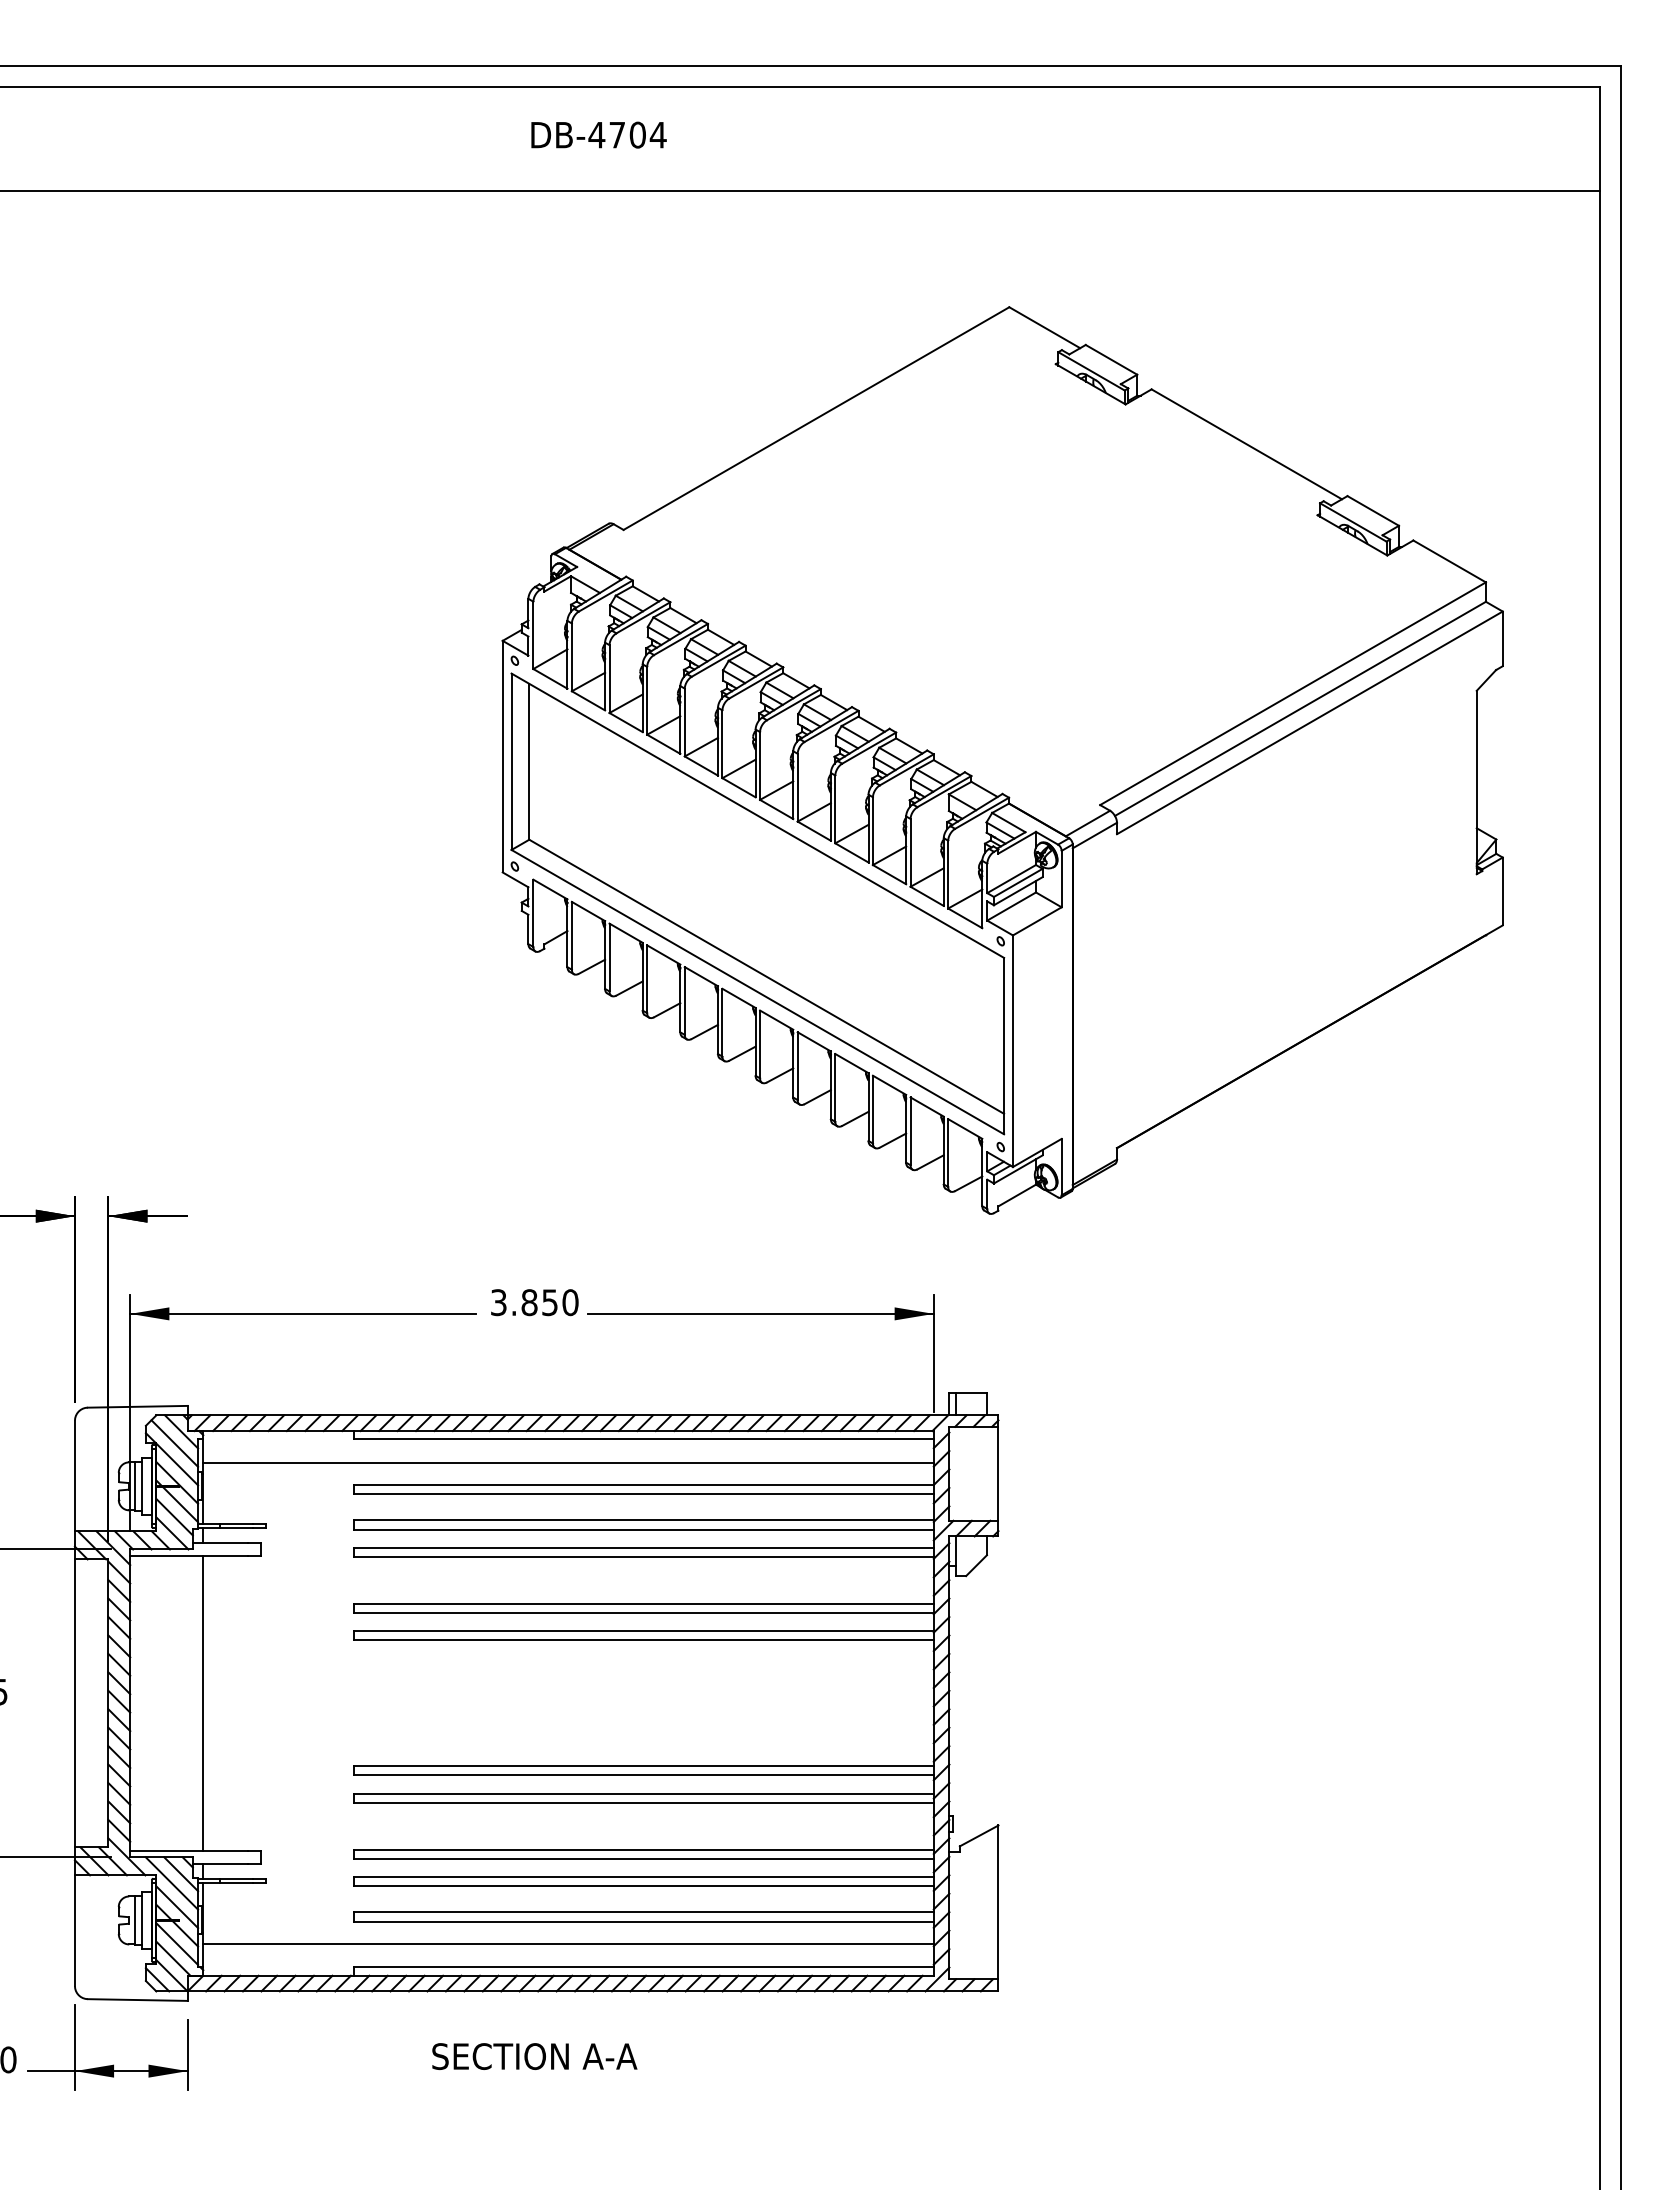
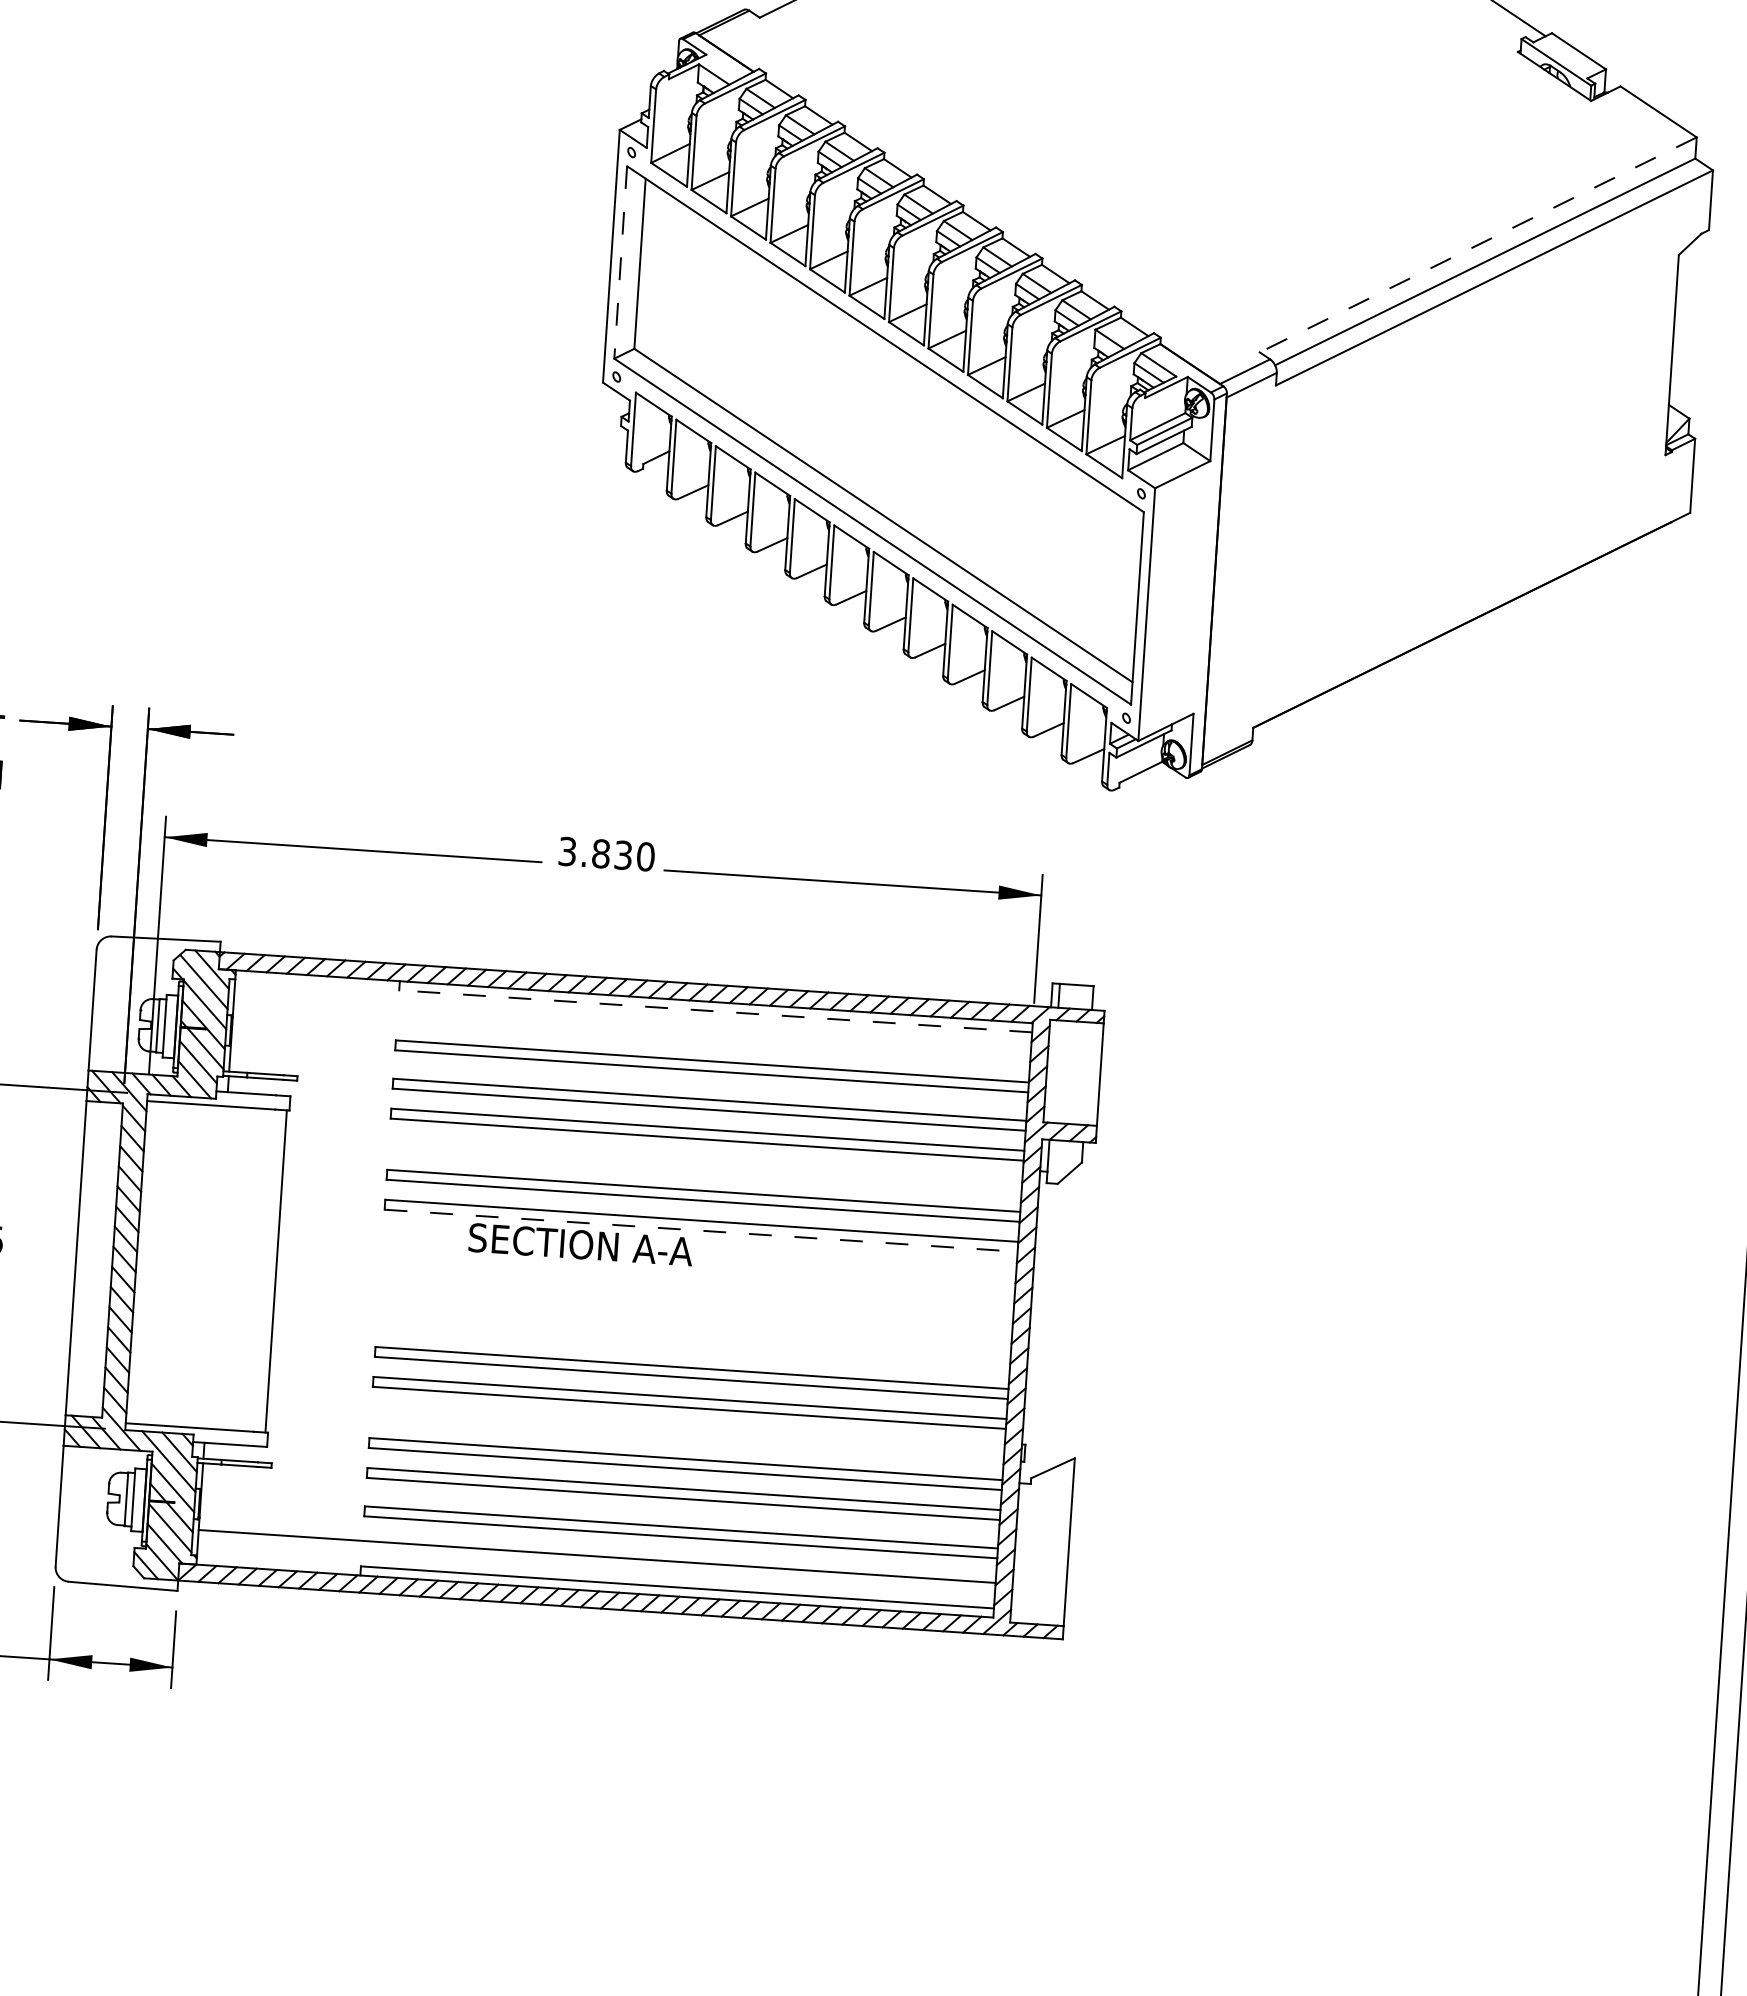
line: (1293, 693) -> (1478, 244), solid -> dashed
line: (511, 762) -> (620, 263), solid -> dashed
text: (550, 1302) -> (623, 855), 3.850 -> 3.830
line: (643, 1439) -> (715, 1011), solid -> dashed
line: (568, 1462) -> (632, 1031), removed
line: (644, 1640) -> (702, 1230), solid -> dashed
line: (203, 1703) -> (276, 1271), moved
text: (534, 2056) -> (580, 1244), moved

